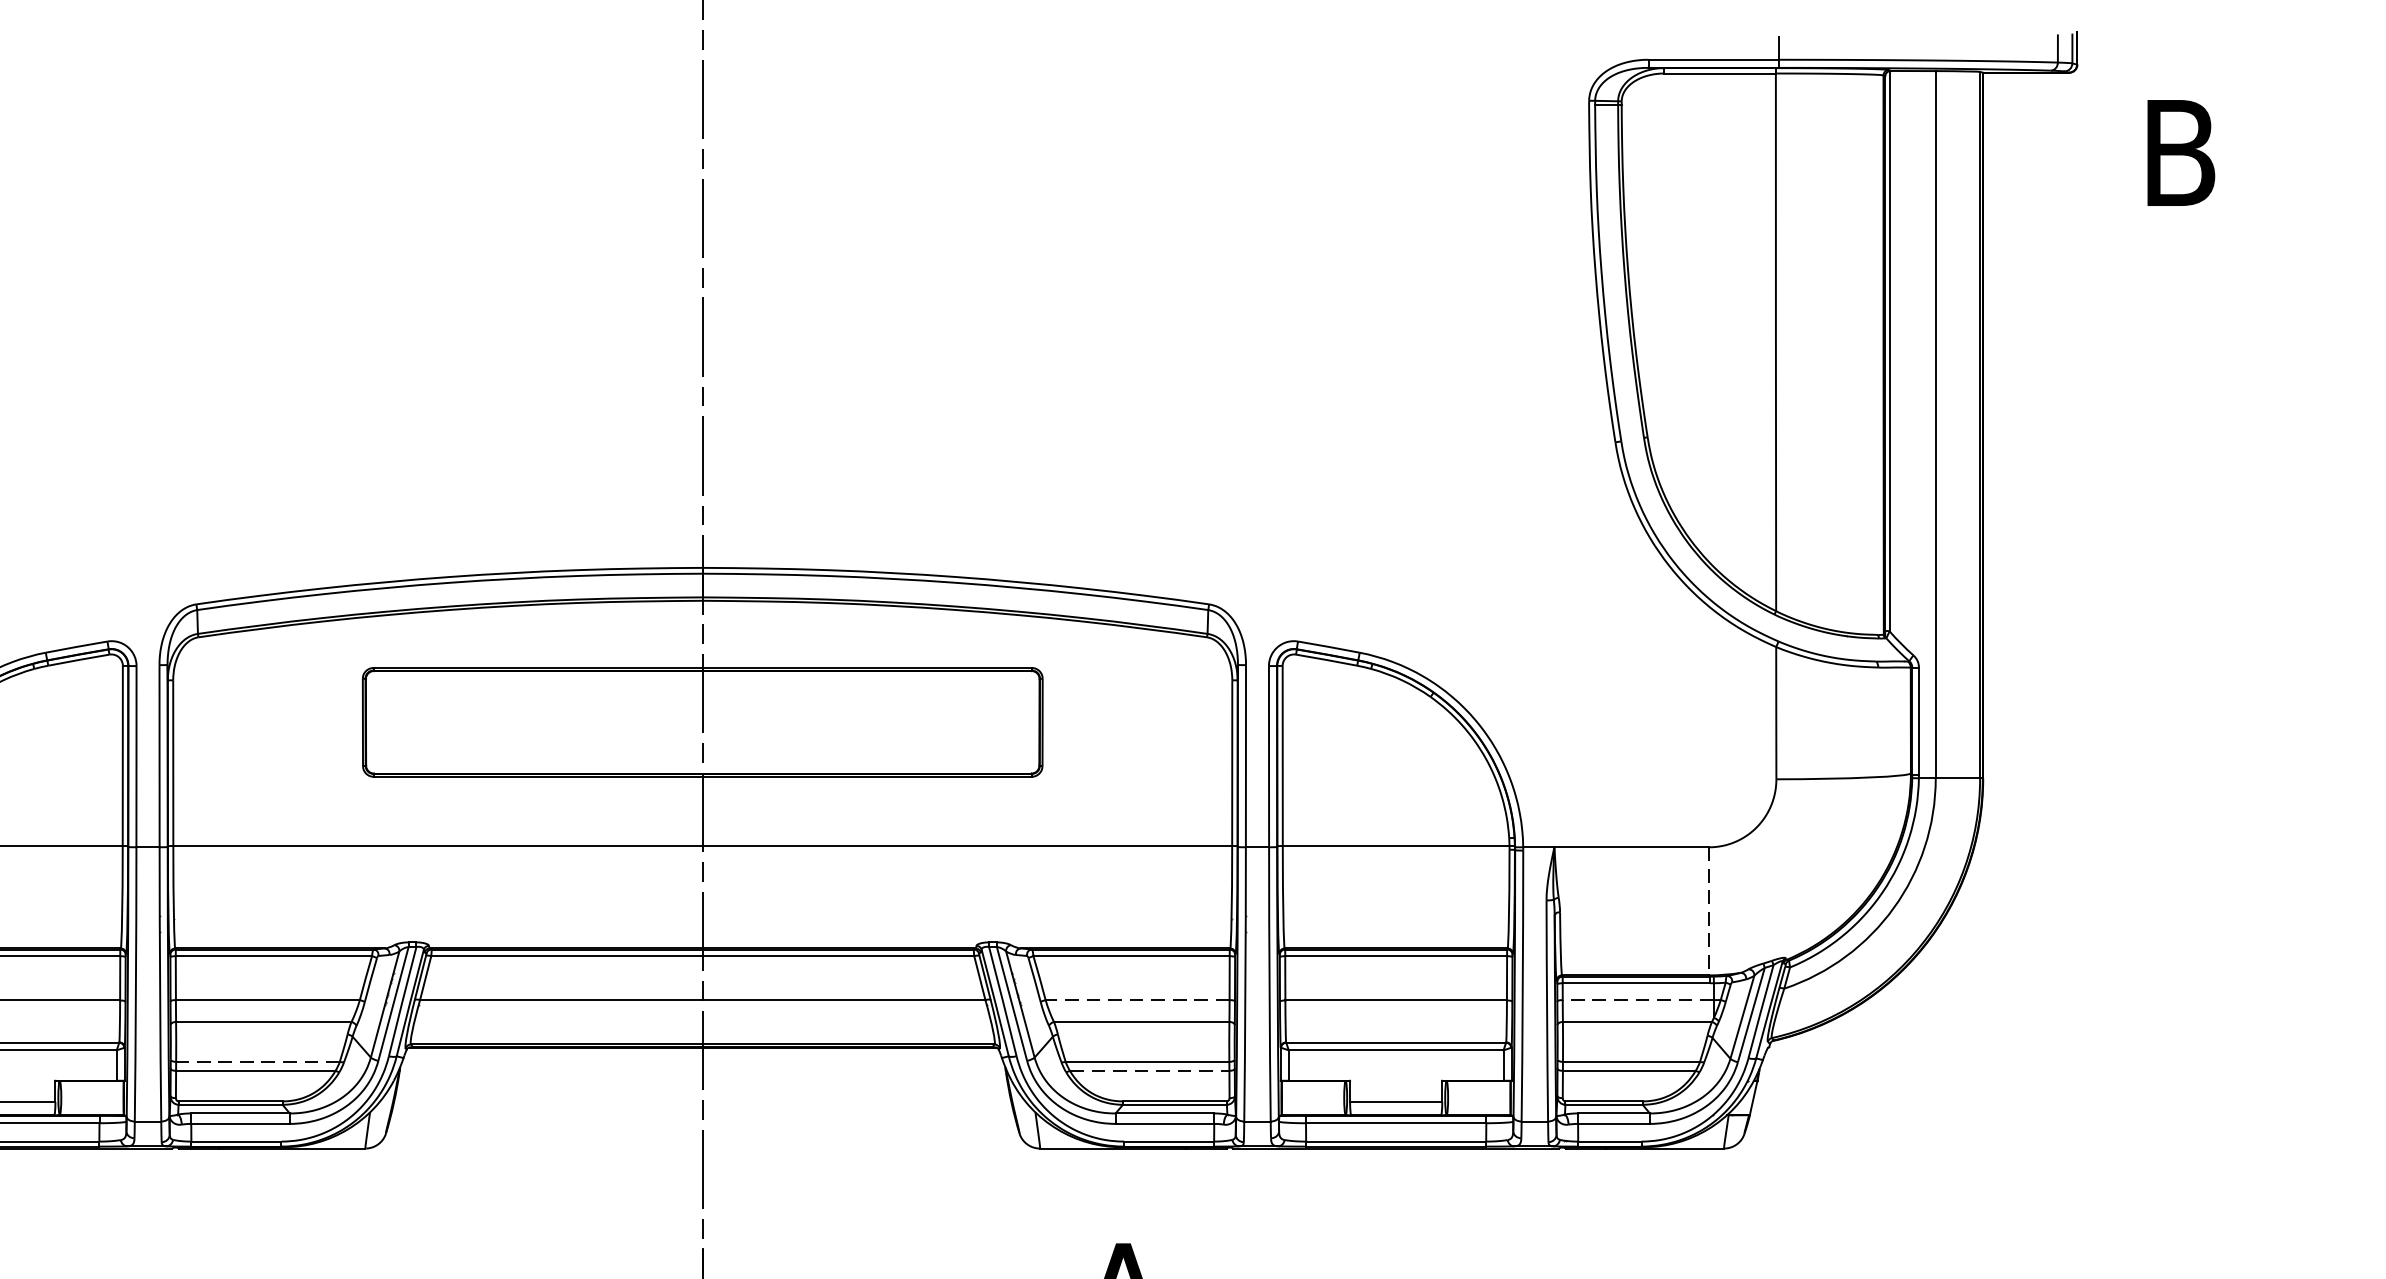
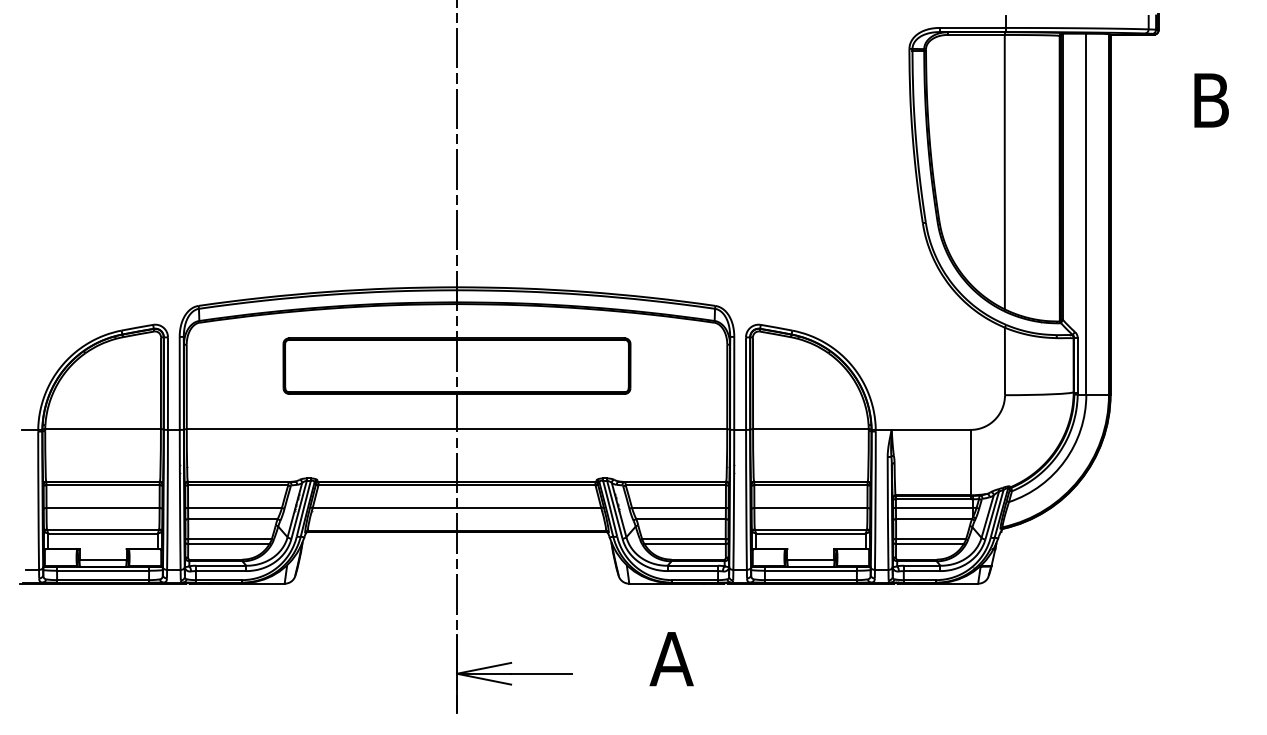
text: (2180, 152) -> (1211, 100), moved
line: (1708, 911) -> (970, 462), dashed -> solid
line: (1136, 999) -> (678, 507), dashed -> solid
line: (1638, 999) -> (934, 507), dashed -> solid
line: (258, 1062) -> (230, 539), dashed -> solid
line: (1150, 1069) -> (685, 543), dashed -> solid

